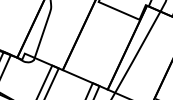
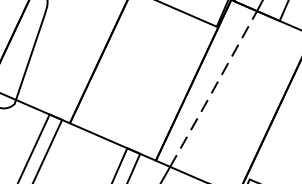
line: (138, 52) -> (214, 89), solid -> dashed

